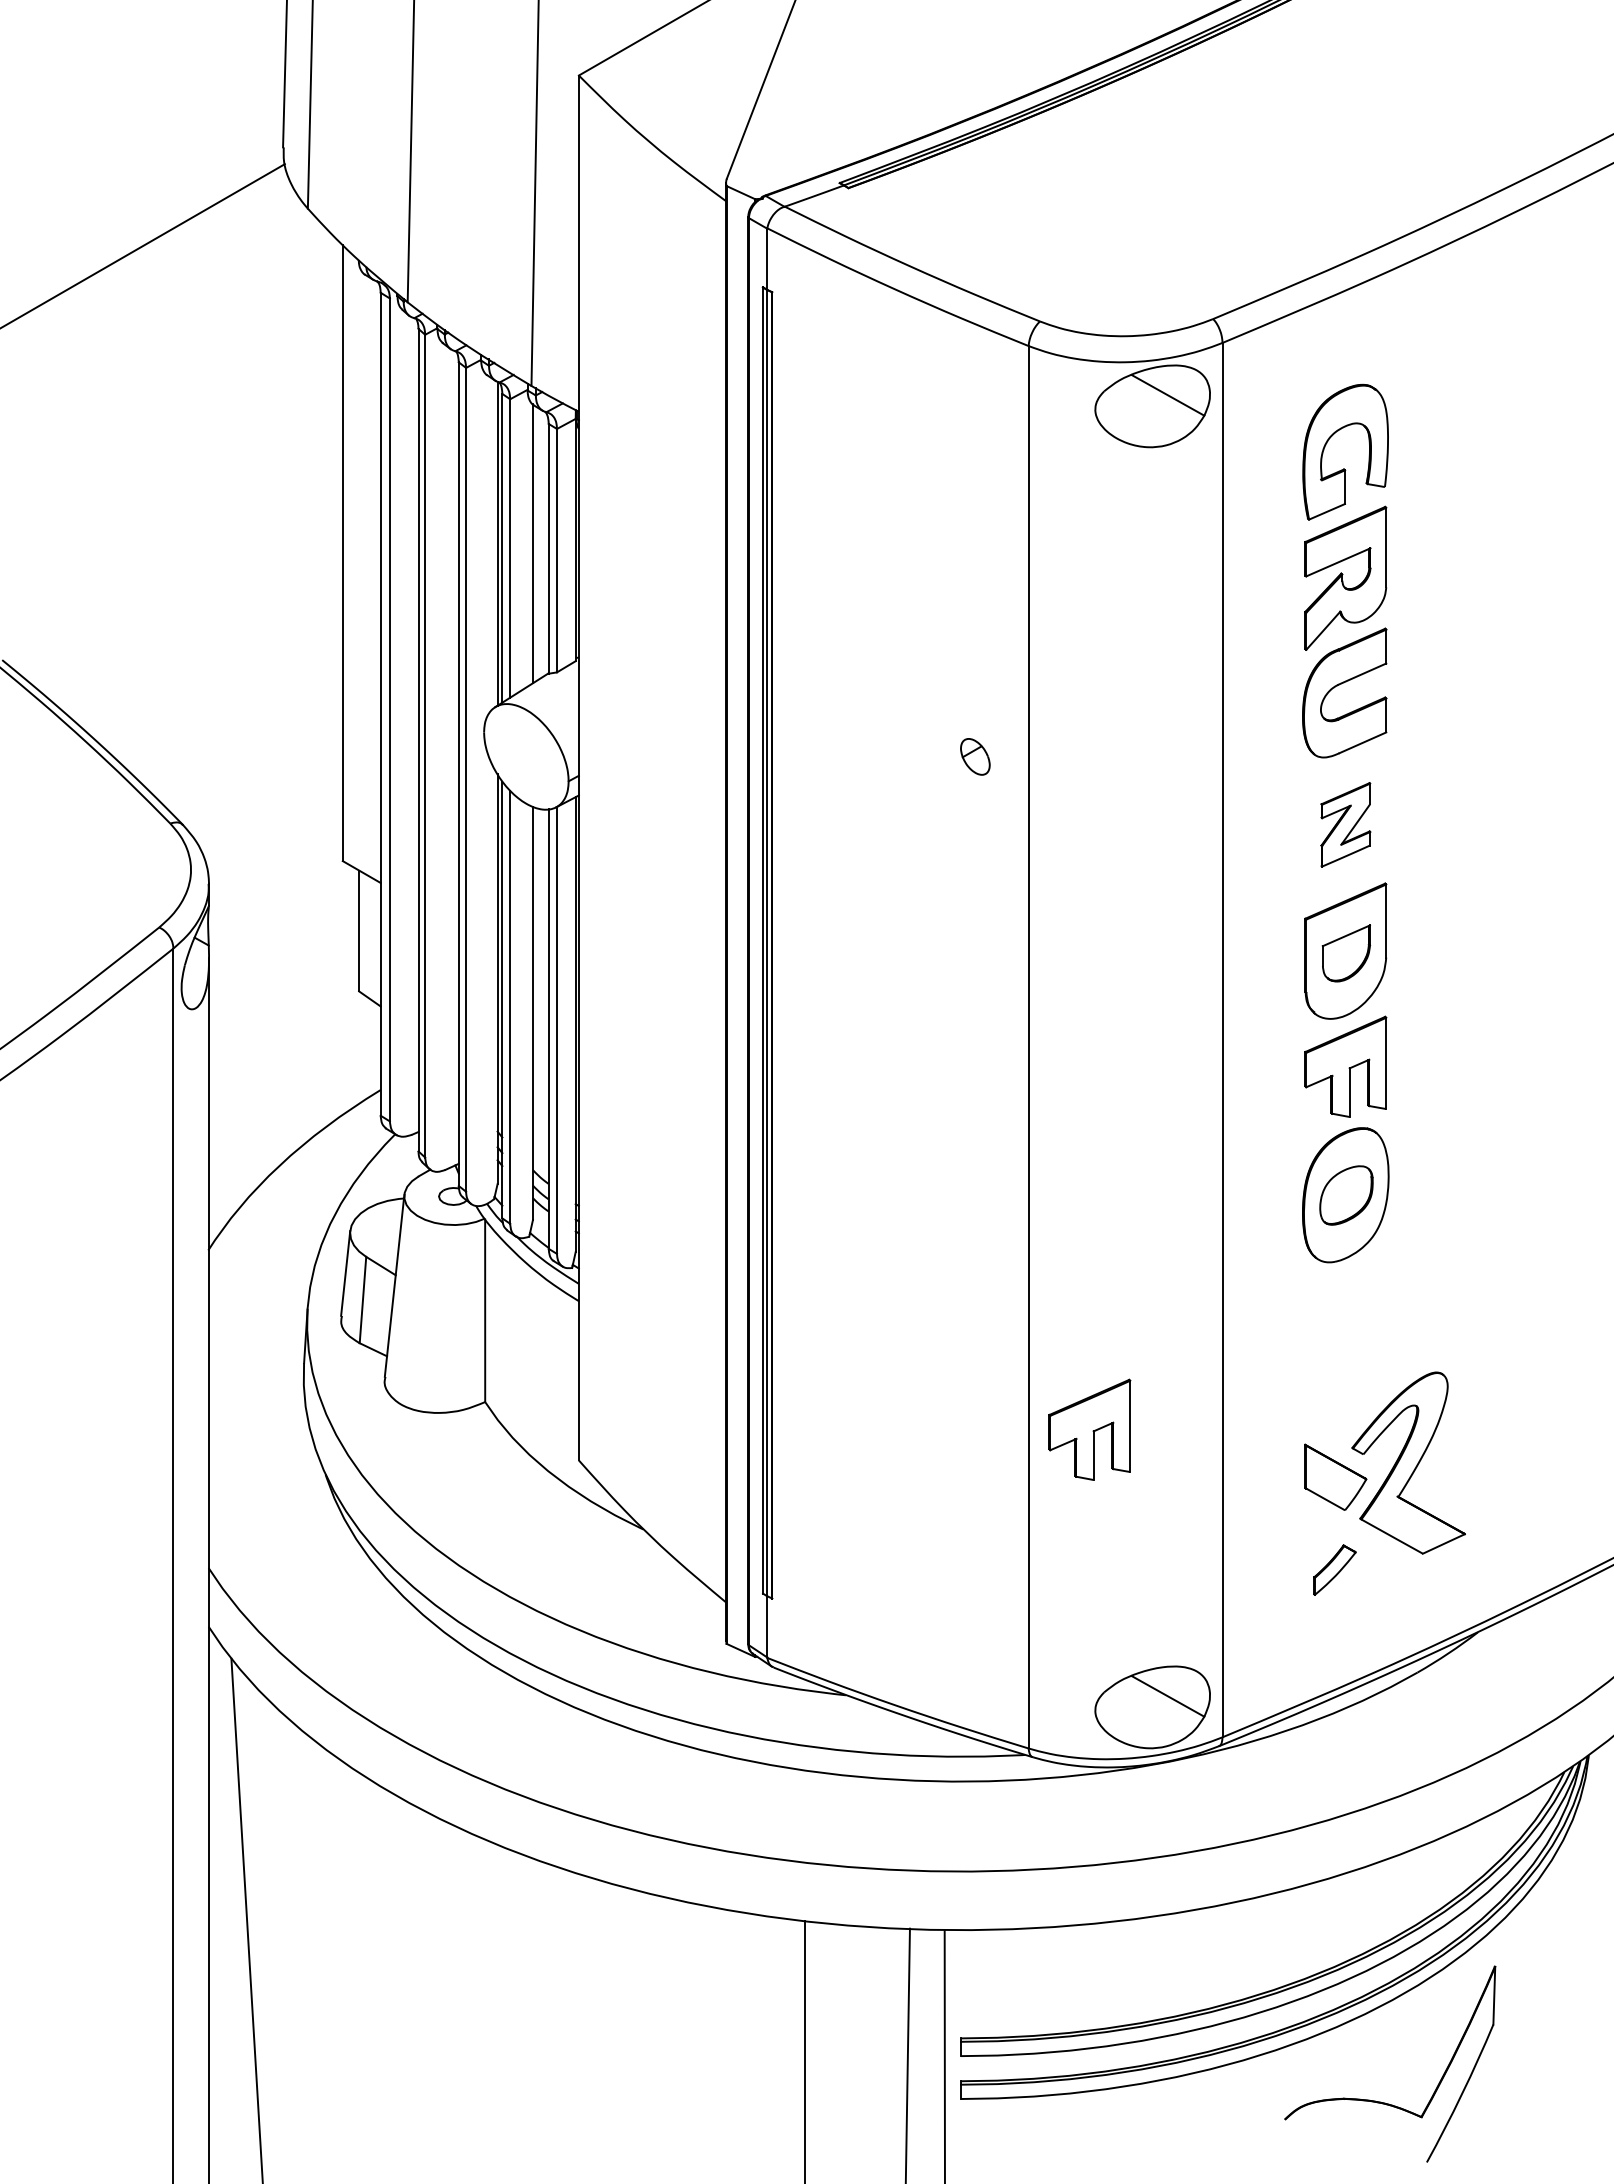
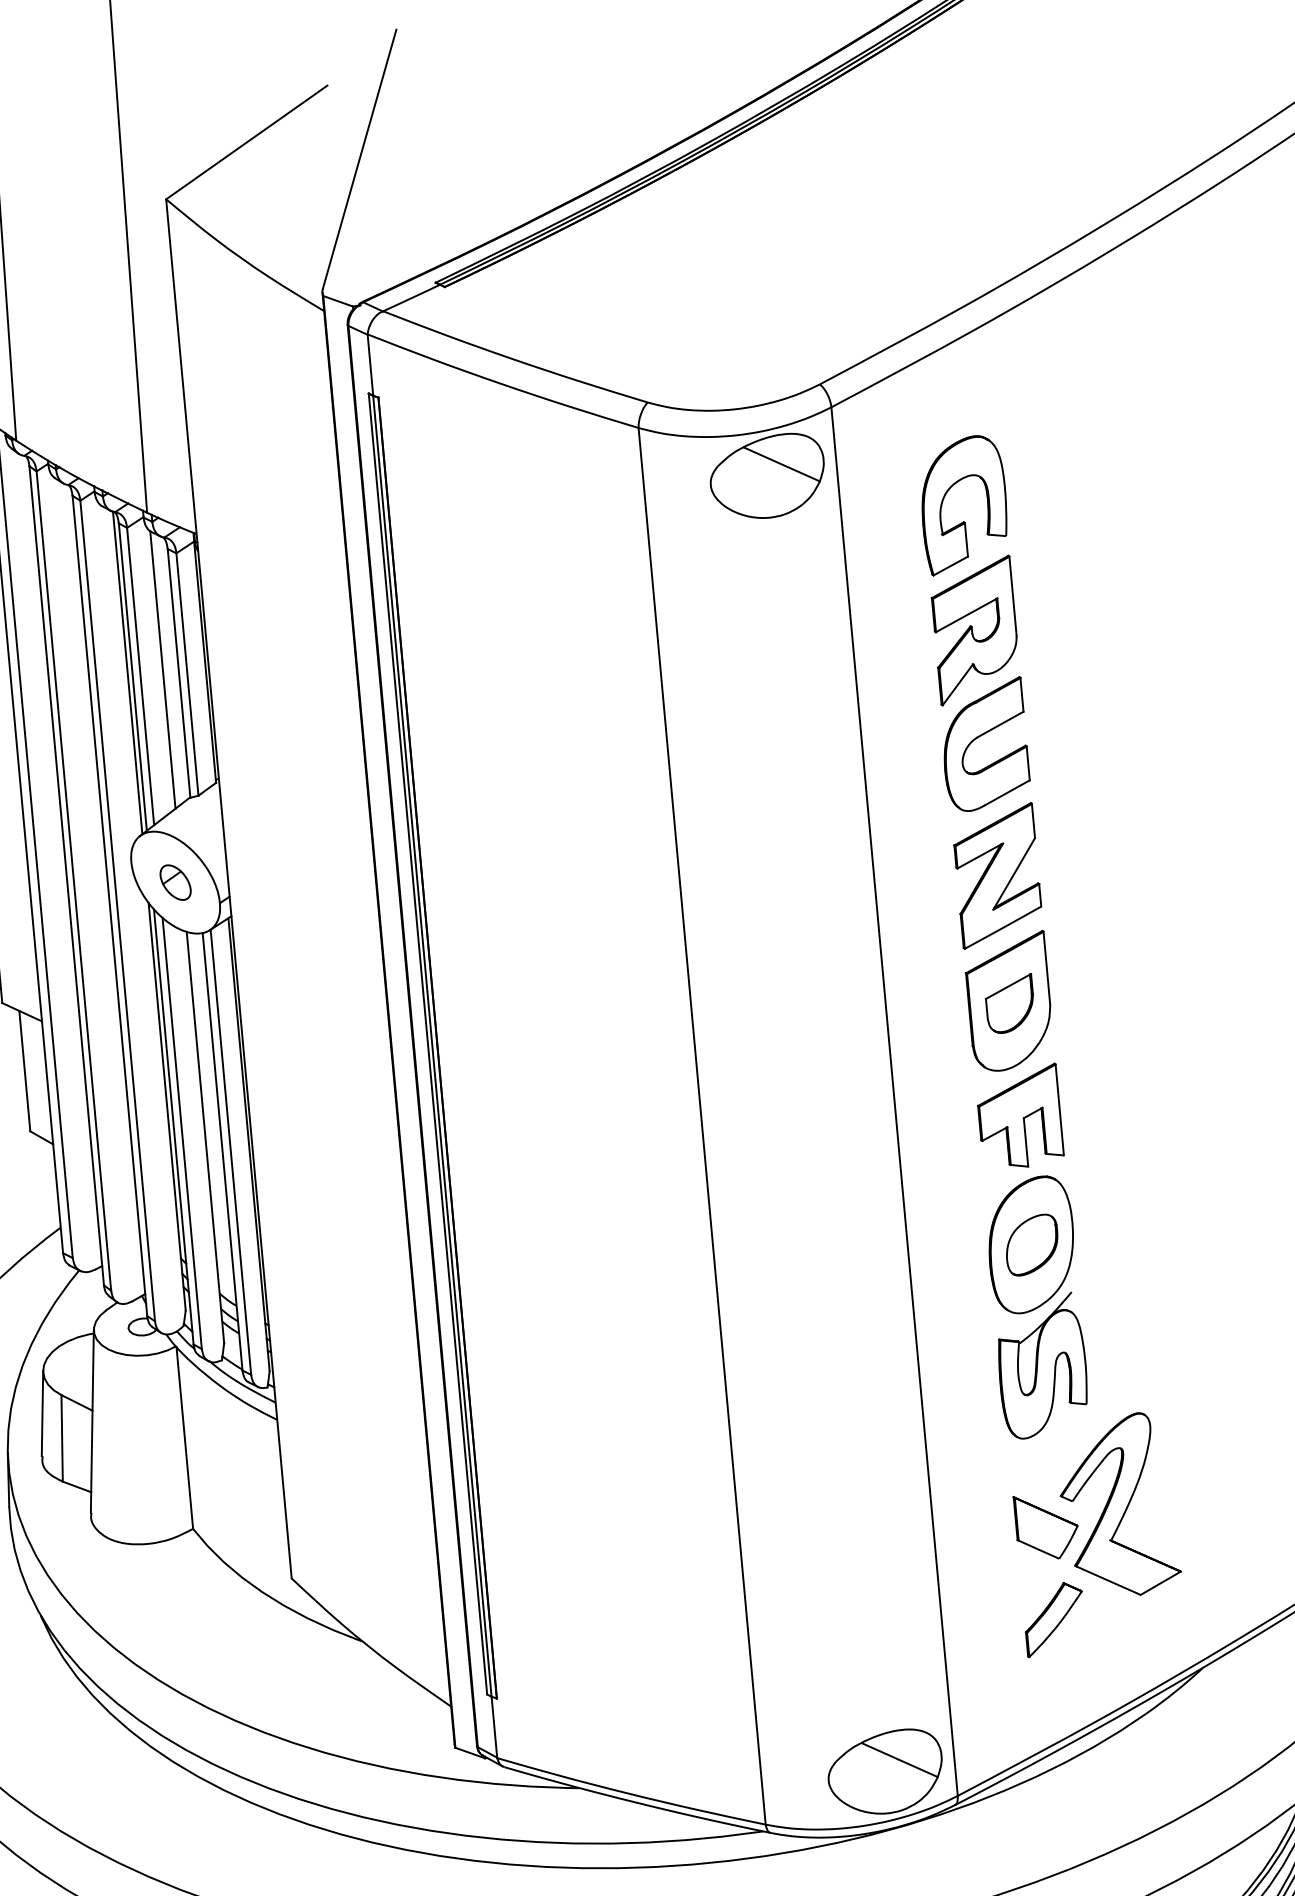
part: (975, 756) -> (175, 882), moved
part: (1345, 824) -> (997, 875), size x1.67
part: (1345, 1316) -> (1042, 1365), added
part: (1089, 1429) -> (797, 1501), removed
part: (1334, 1569) -> (1054, 1618), size x1.43

